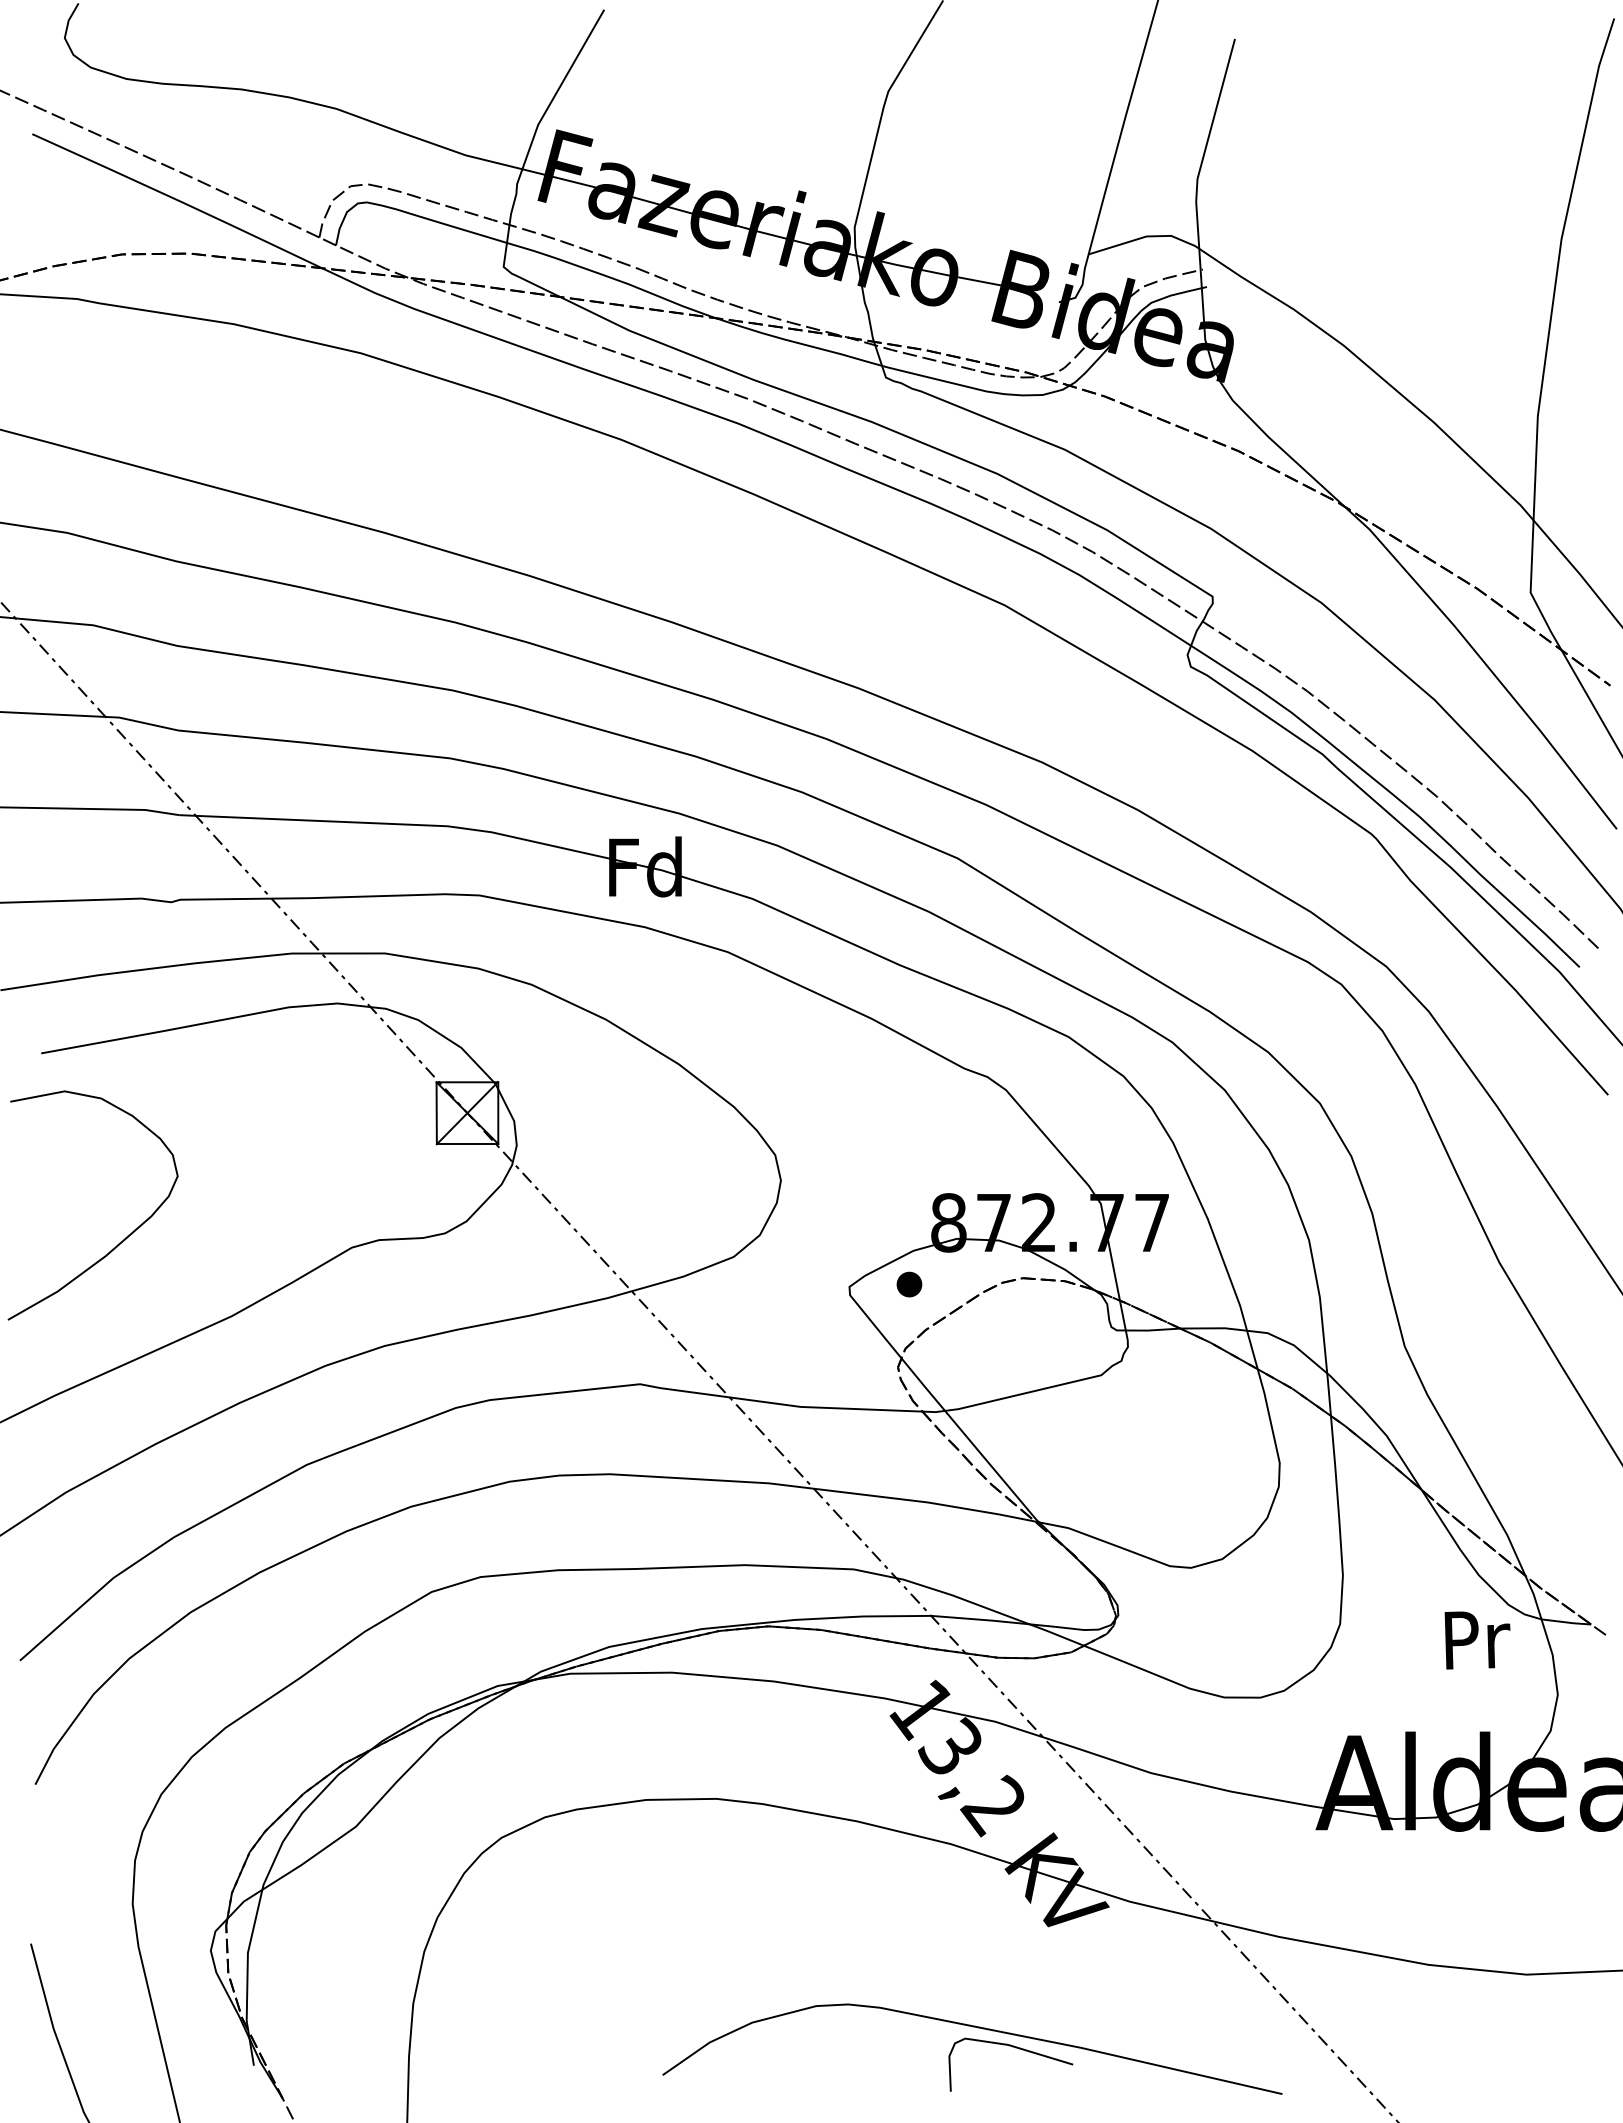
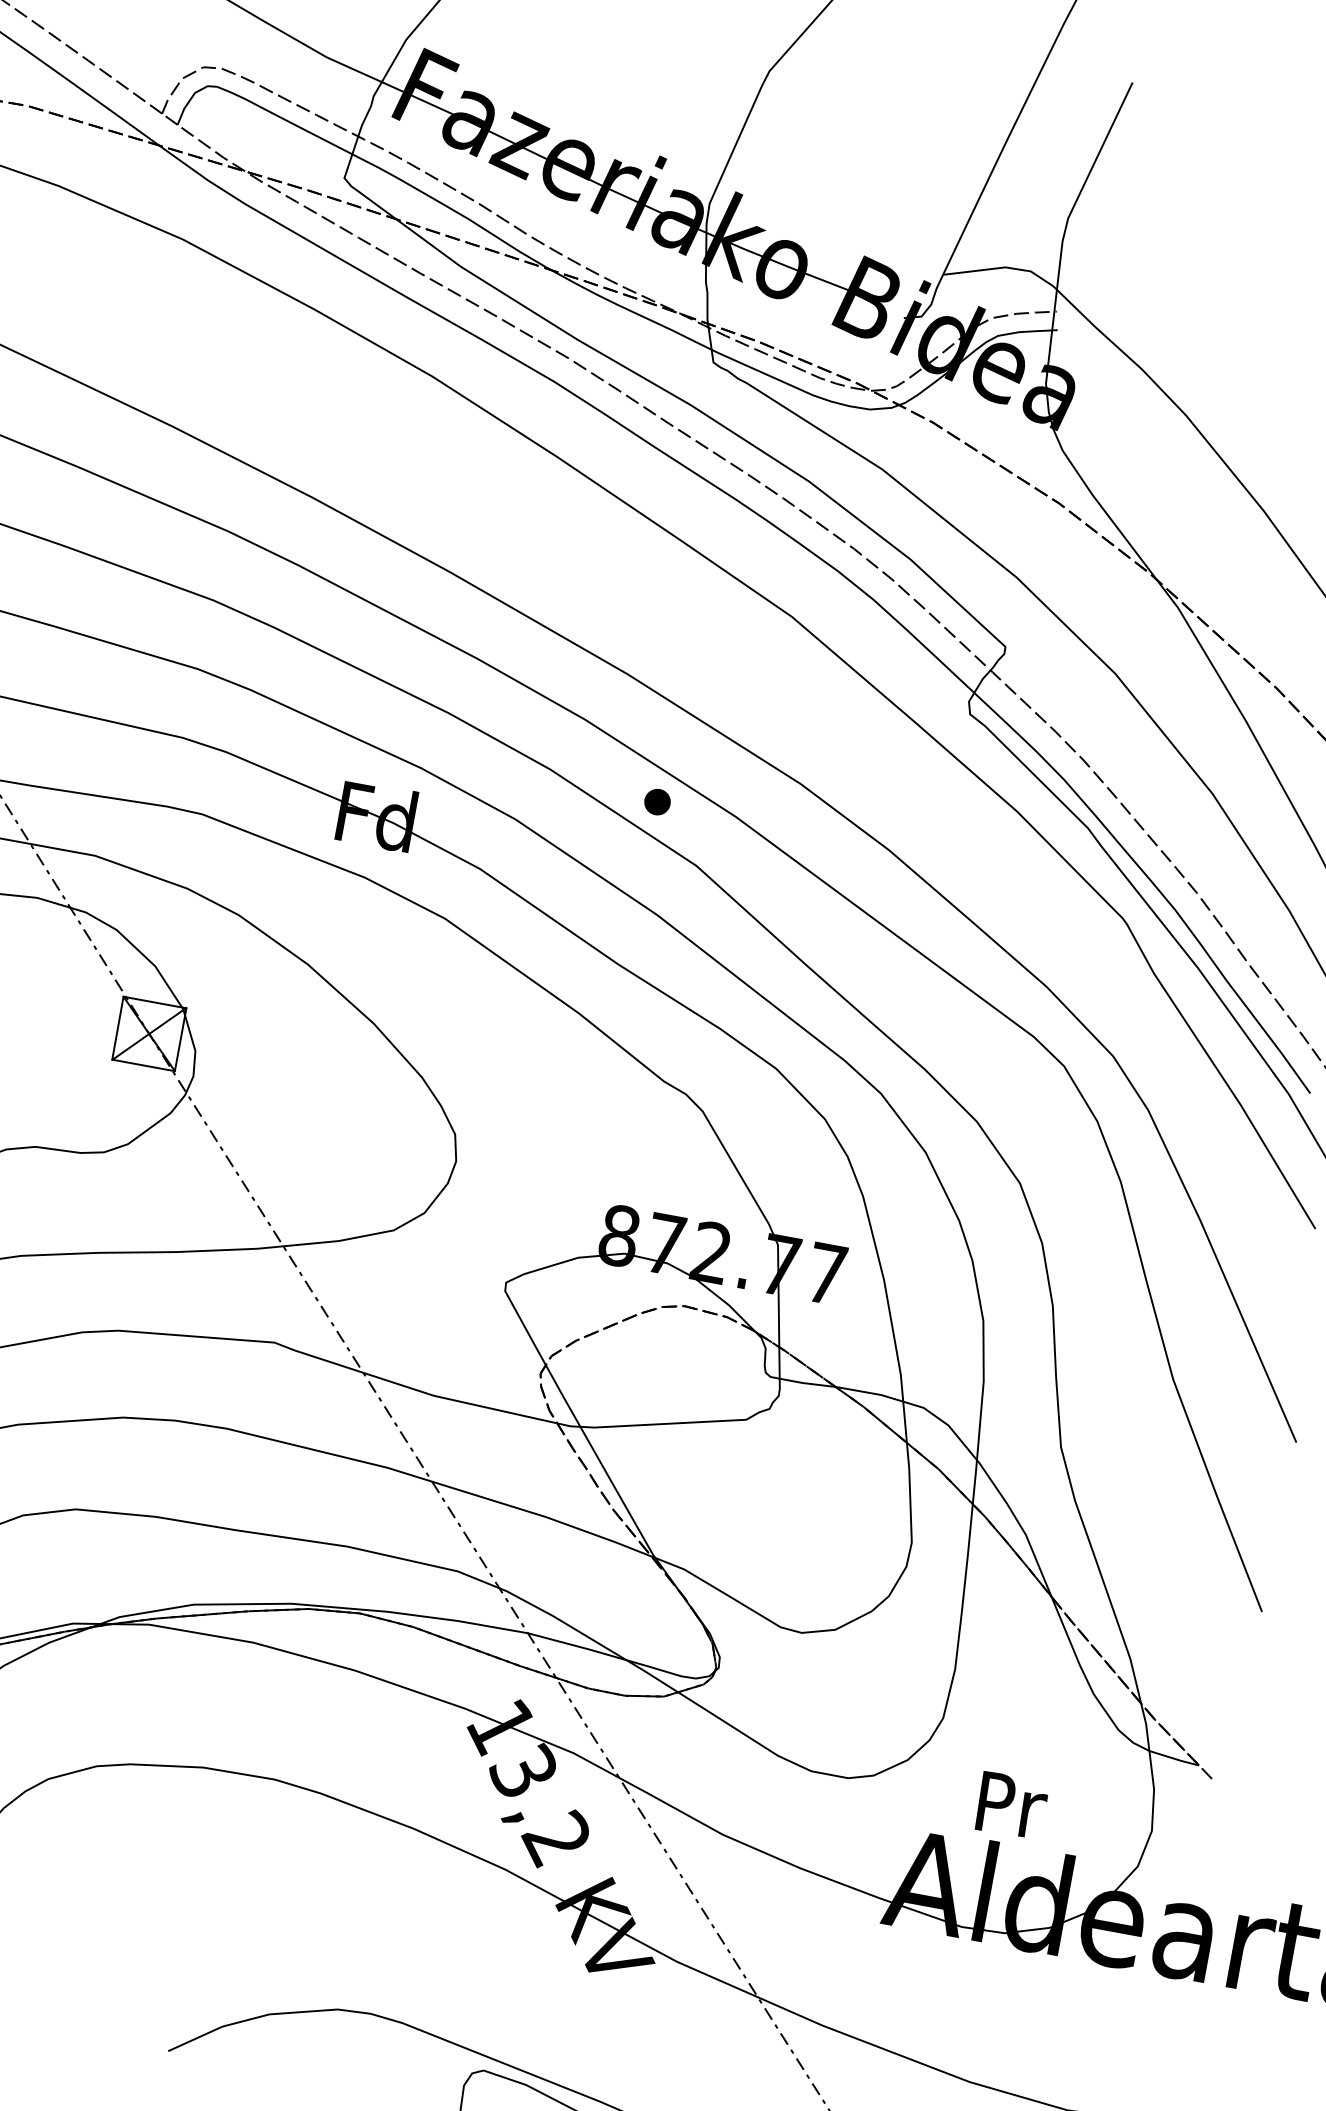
part: (909, 1284) -> (657, 802), moved
text: (1477, 1640) -> (1011, 1805), moved

